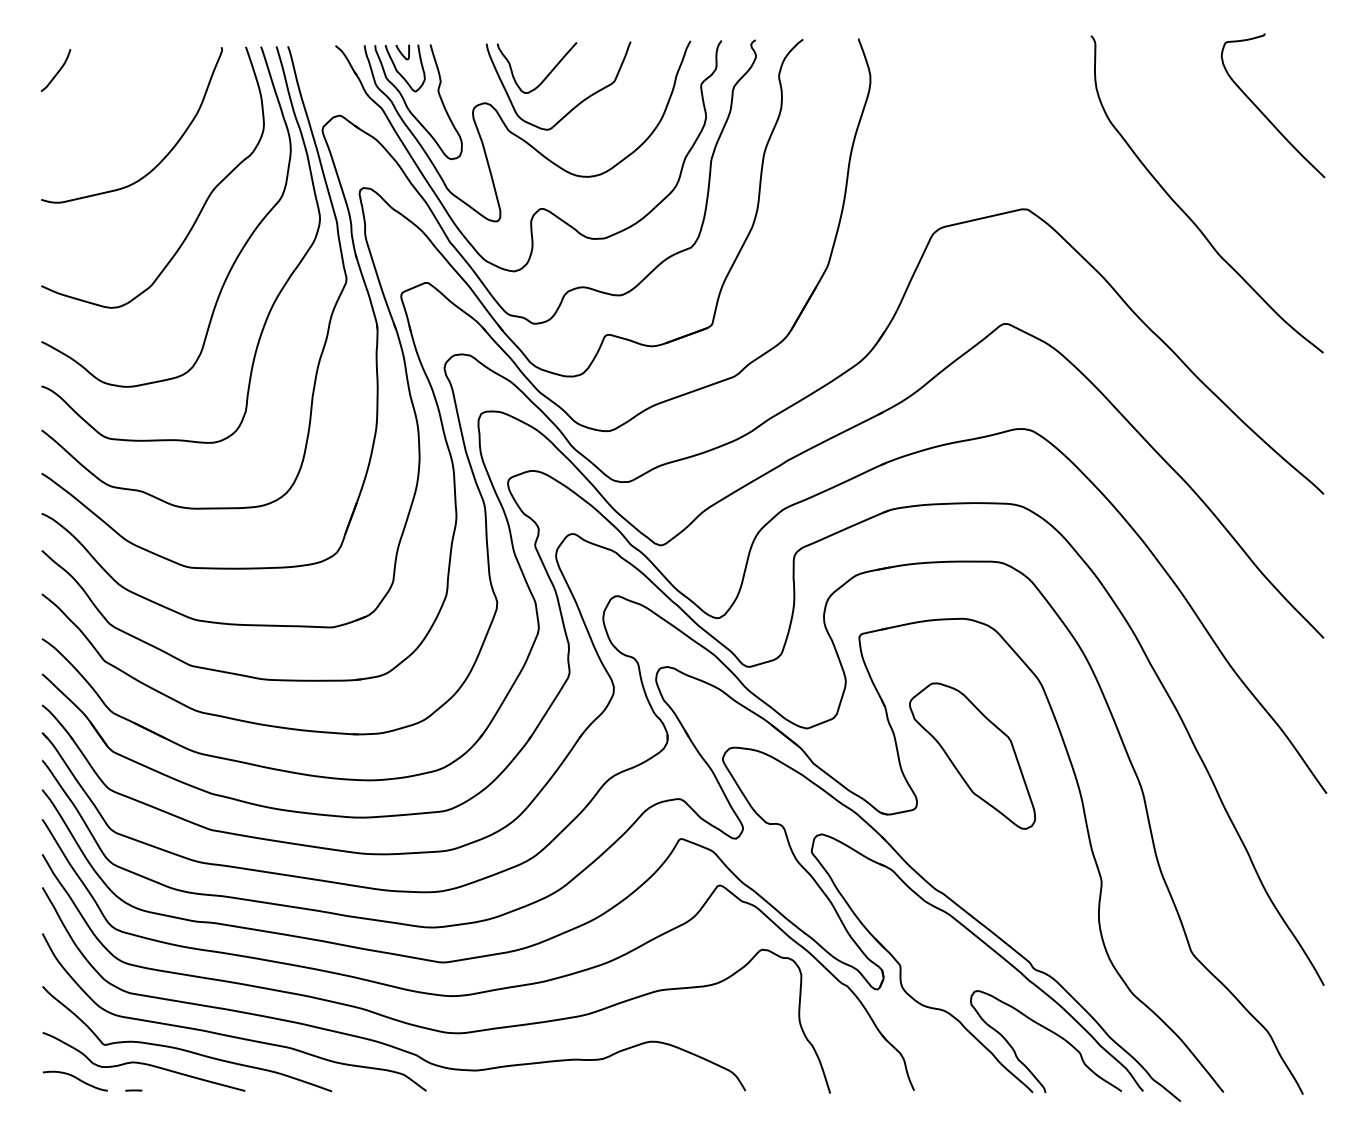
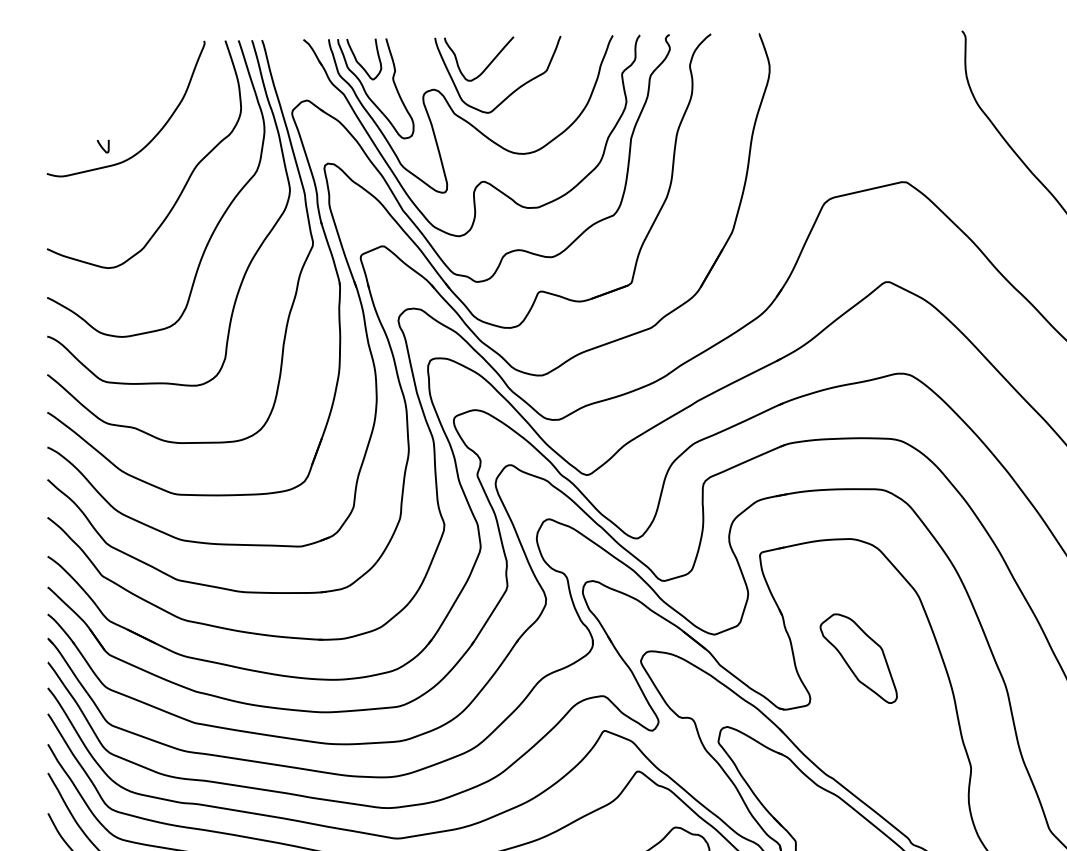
curve: (401, 52) -> (102, 146), moved
curve: (57, 71) -> (61, 62), removed
part: (972, 755) -> (858, 658), size x0.7

